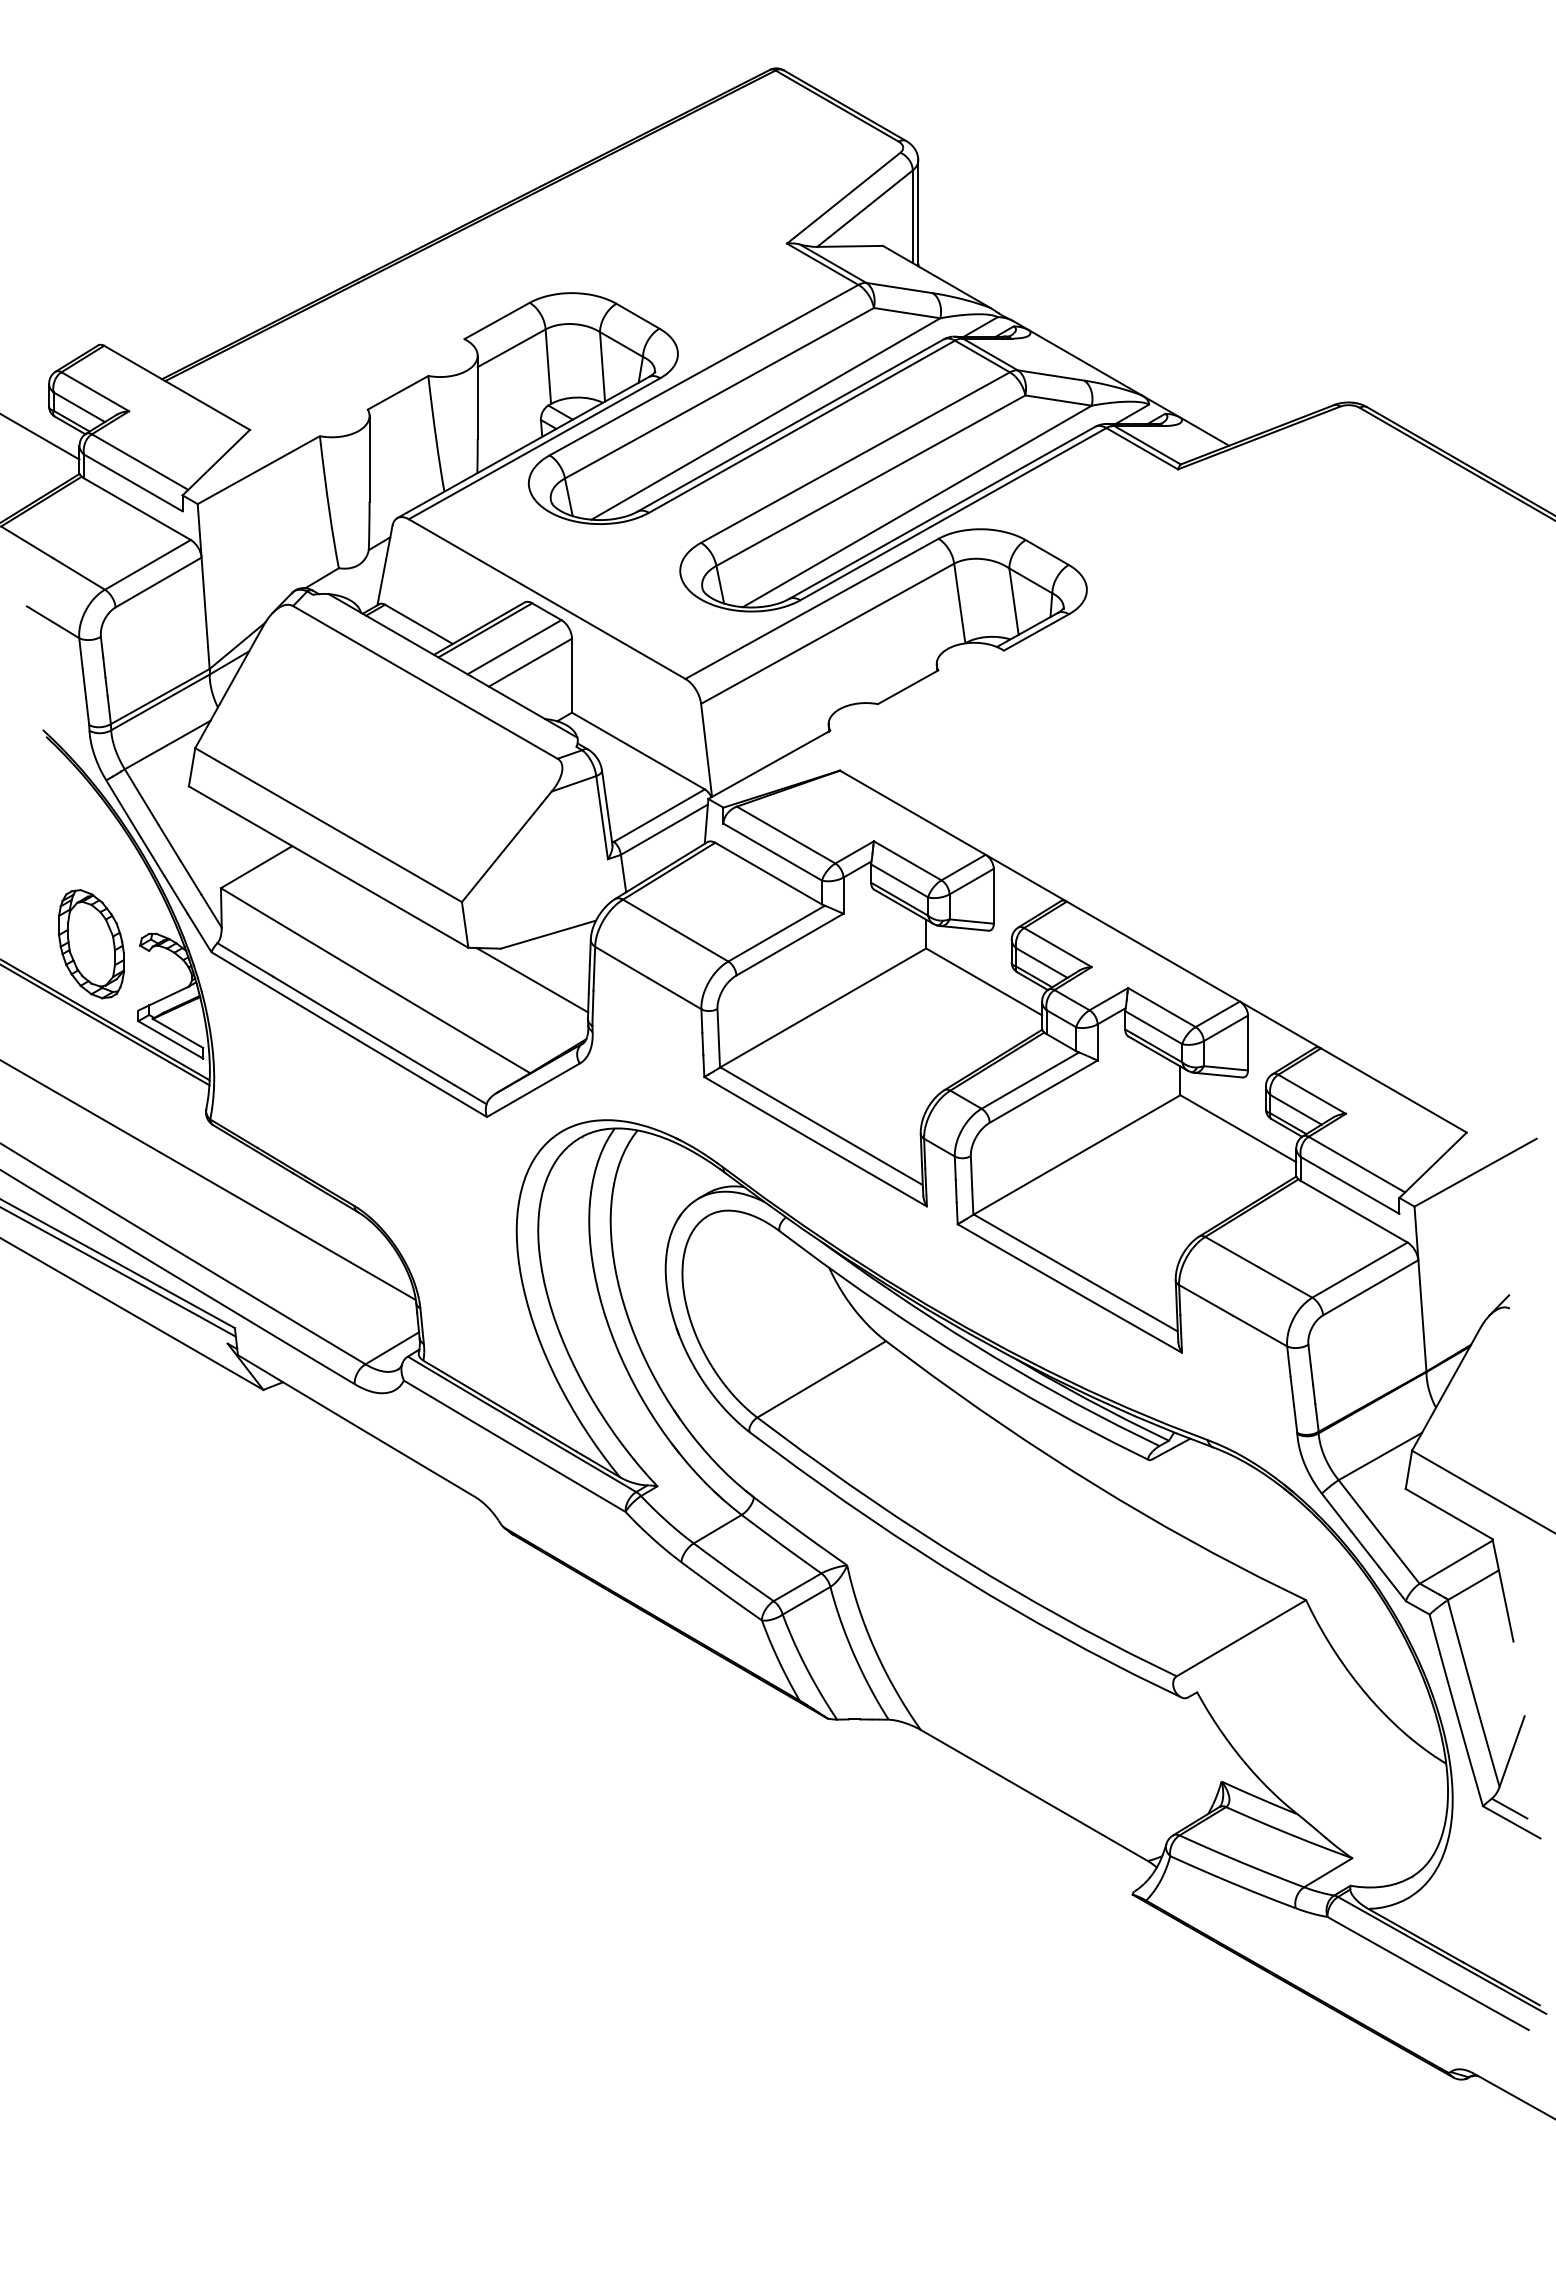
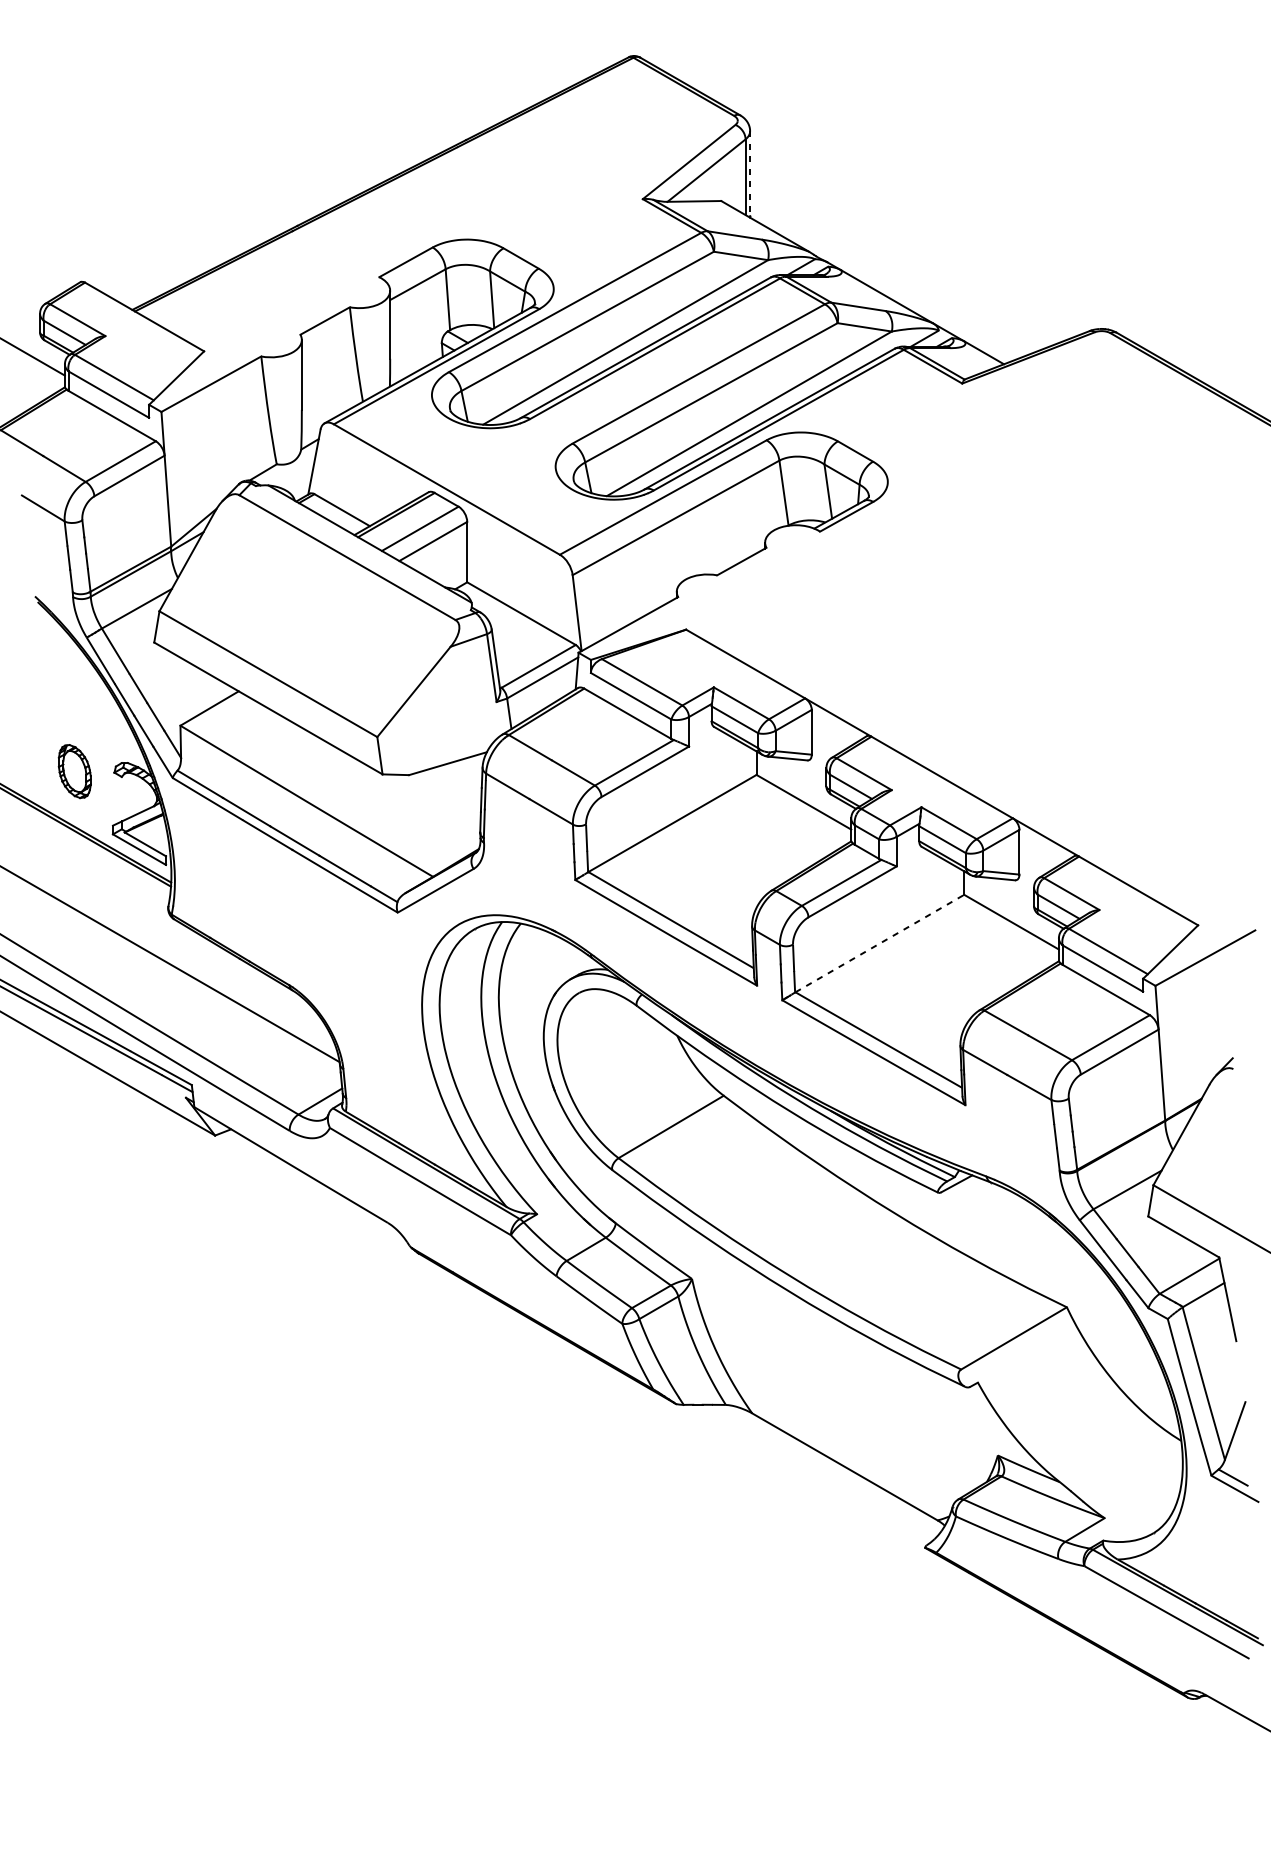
line: (918, 212) -> (750, 173), solid -> dashed
part: (91, 944) -> (74, 771), size x0.6
line: (532, 980) -> (434, 801), removed
line: (1077, 1154) -> (880, 943), solid -> dashed

